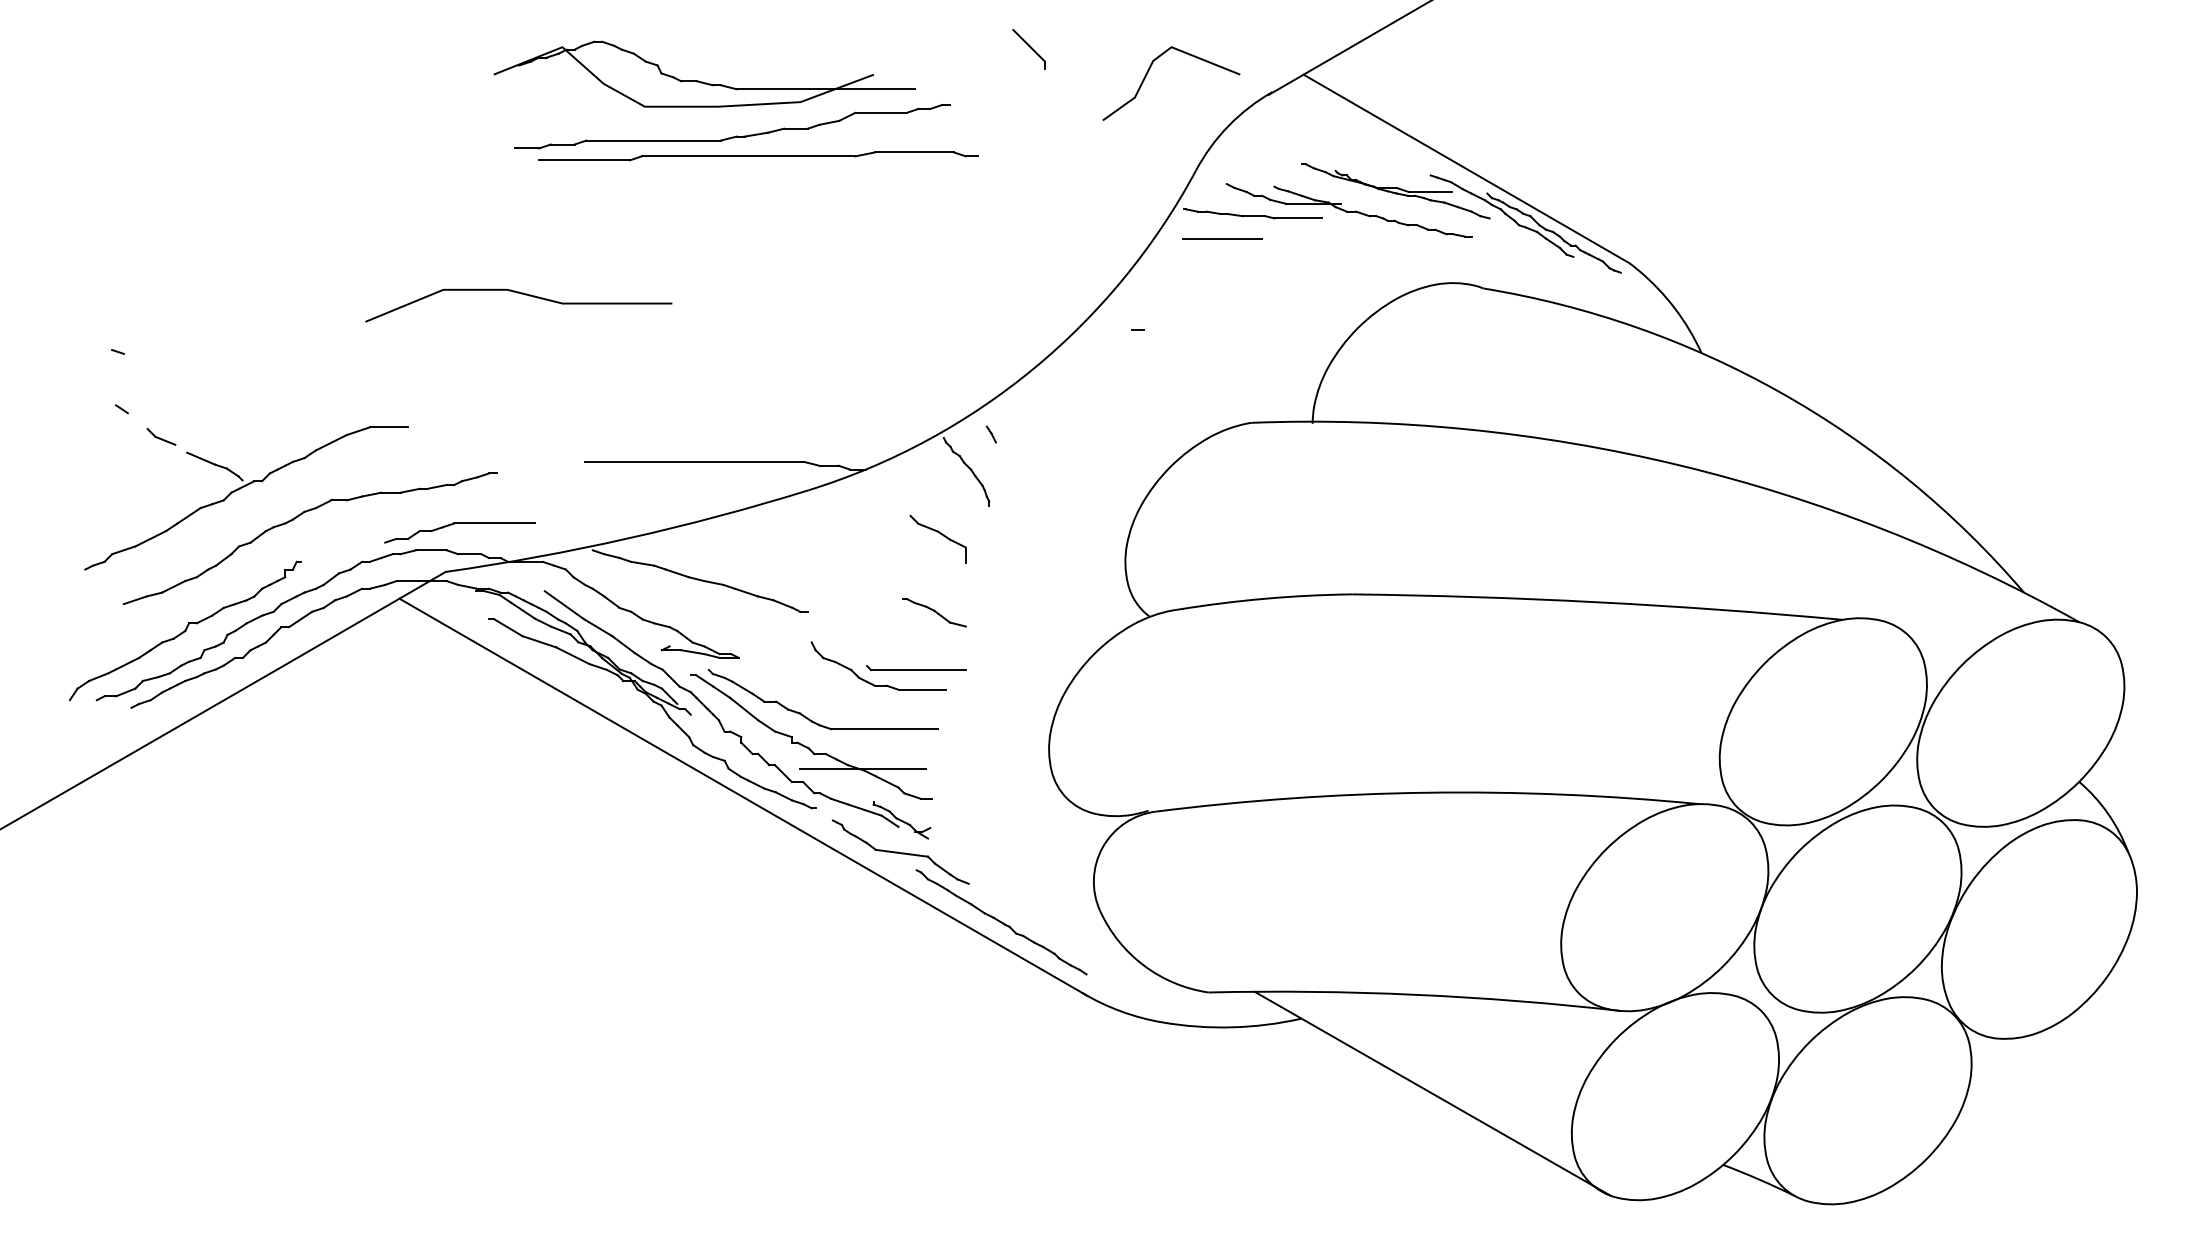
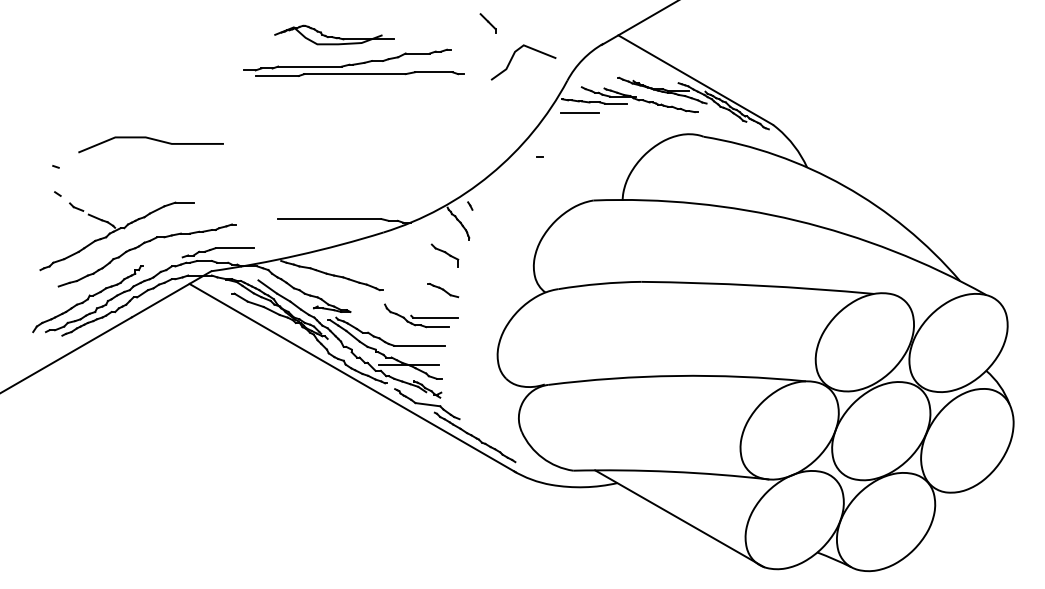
part: (705, 72) -> (334, 34), size x0.6
line: (1149, 72) -> (513, 57), moved
line: (517, 294) -> (150, 139), moved

